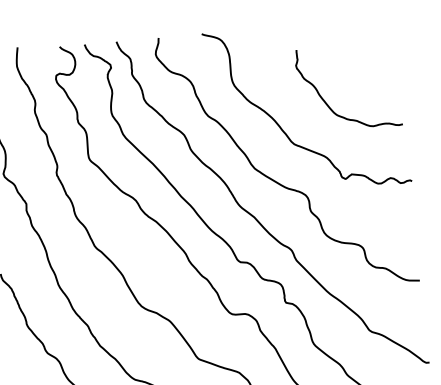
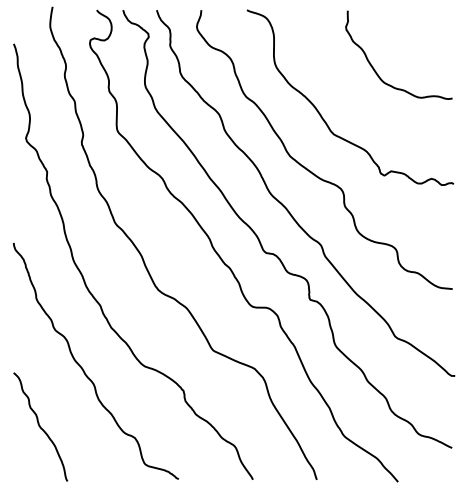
curve: (325, 100) -> (373, 66), moved

